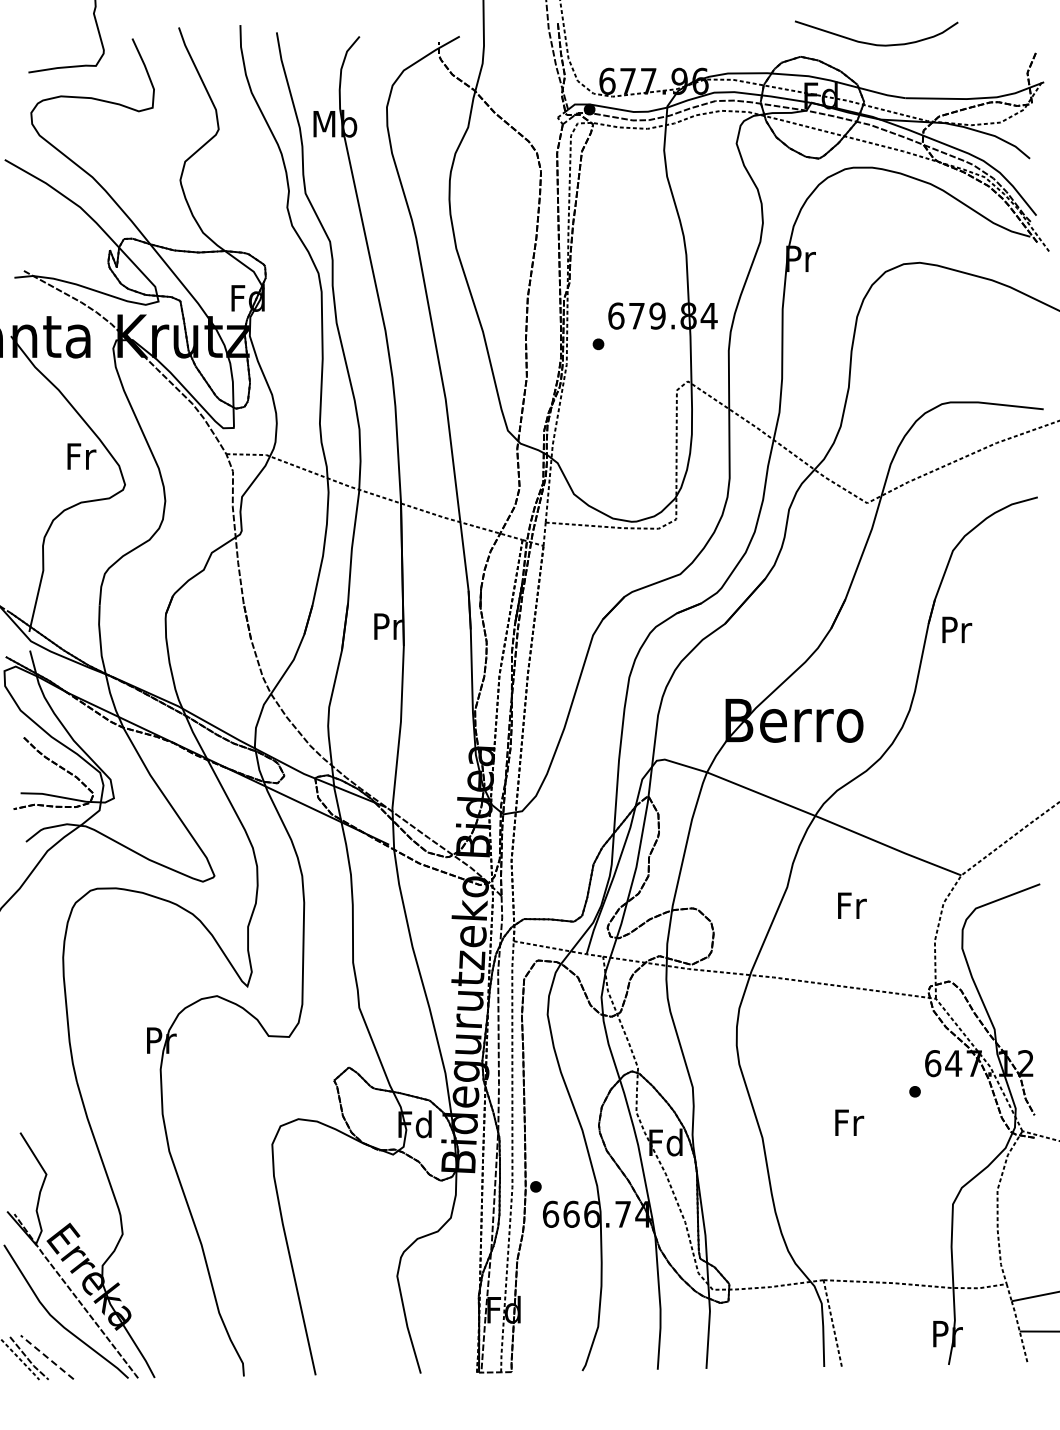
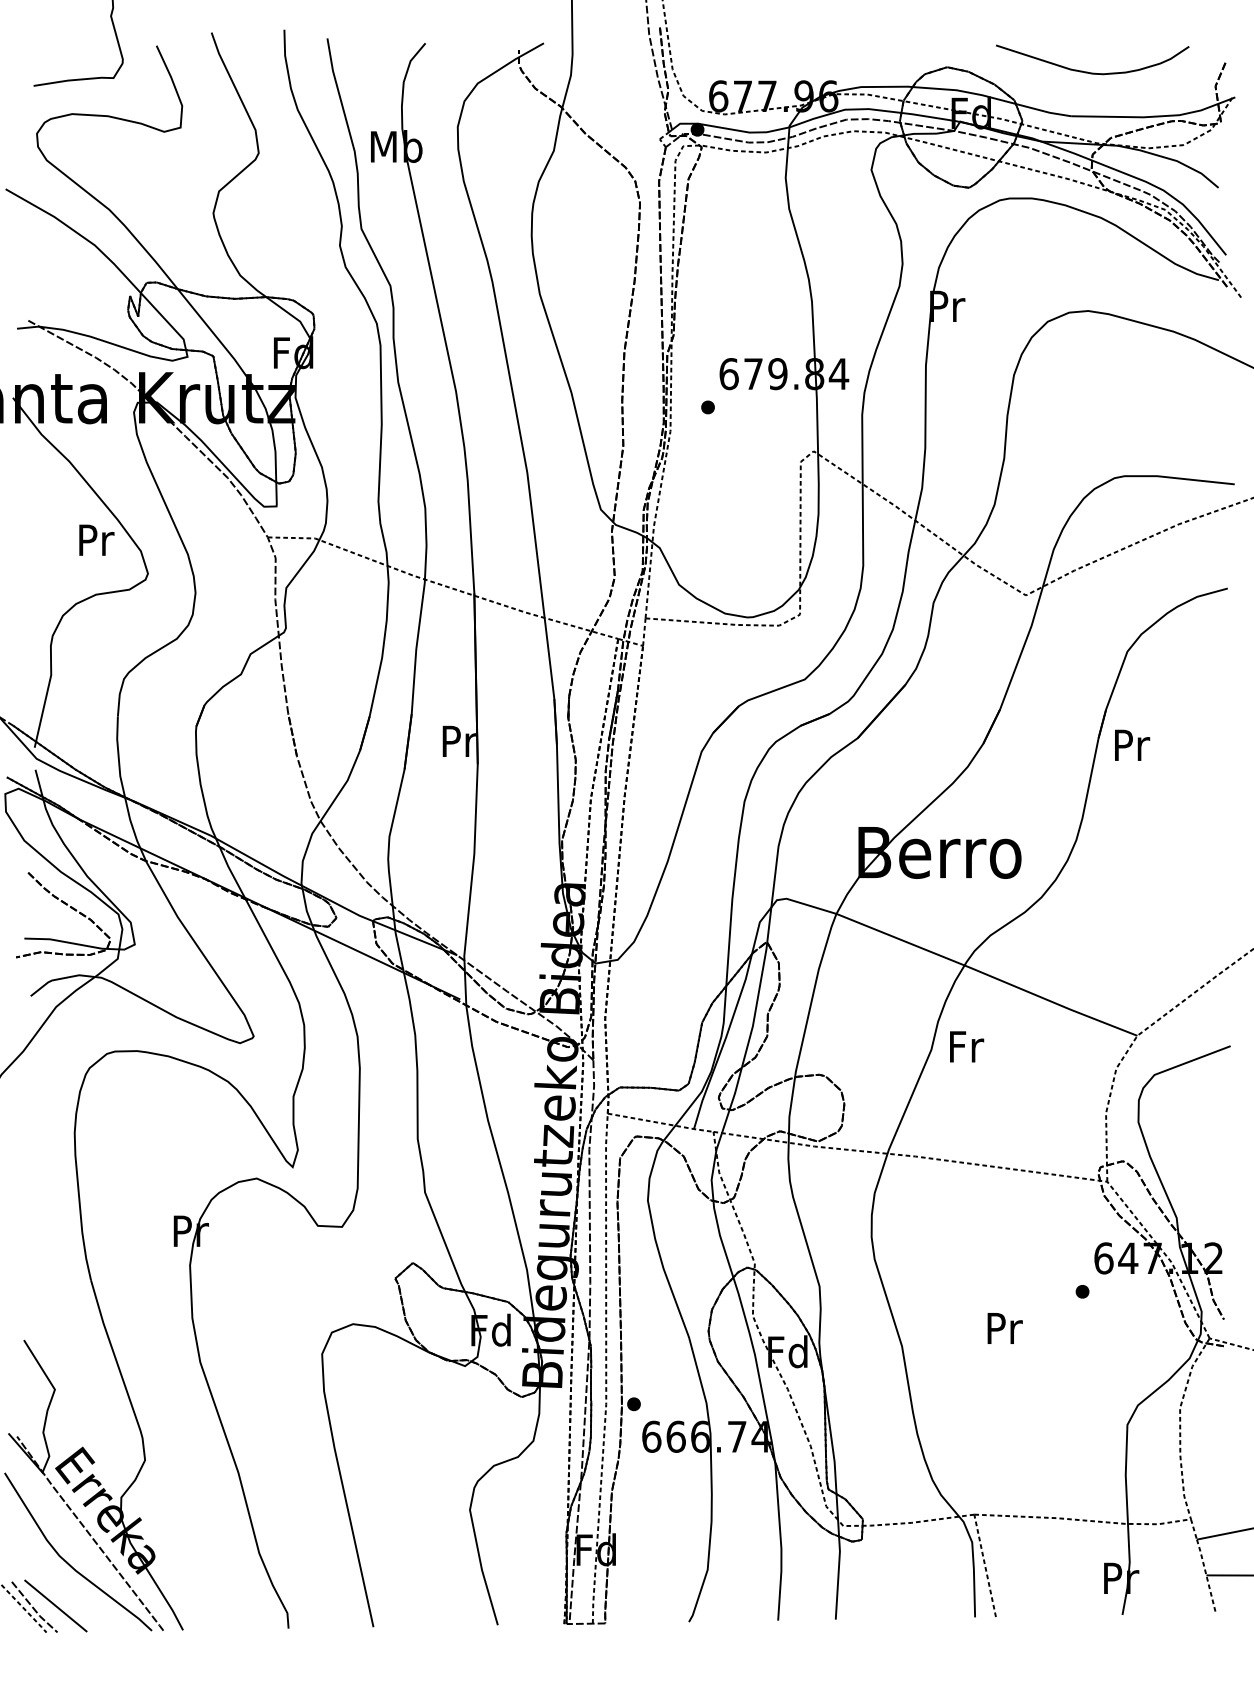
curve: (874, 43) -> (1090, 71), moved
text: (81, 456) -> (96, 540), Fr -> Pr
text: (852, 905) -> (967, 1046), moved
text: (849, 1122) -> (1005, 1328), Fr -> Pr
line: (46, 1357) -> (54, 1606), dashed -> solid

